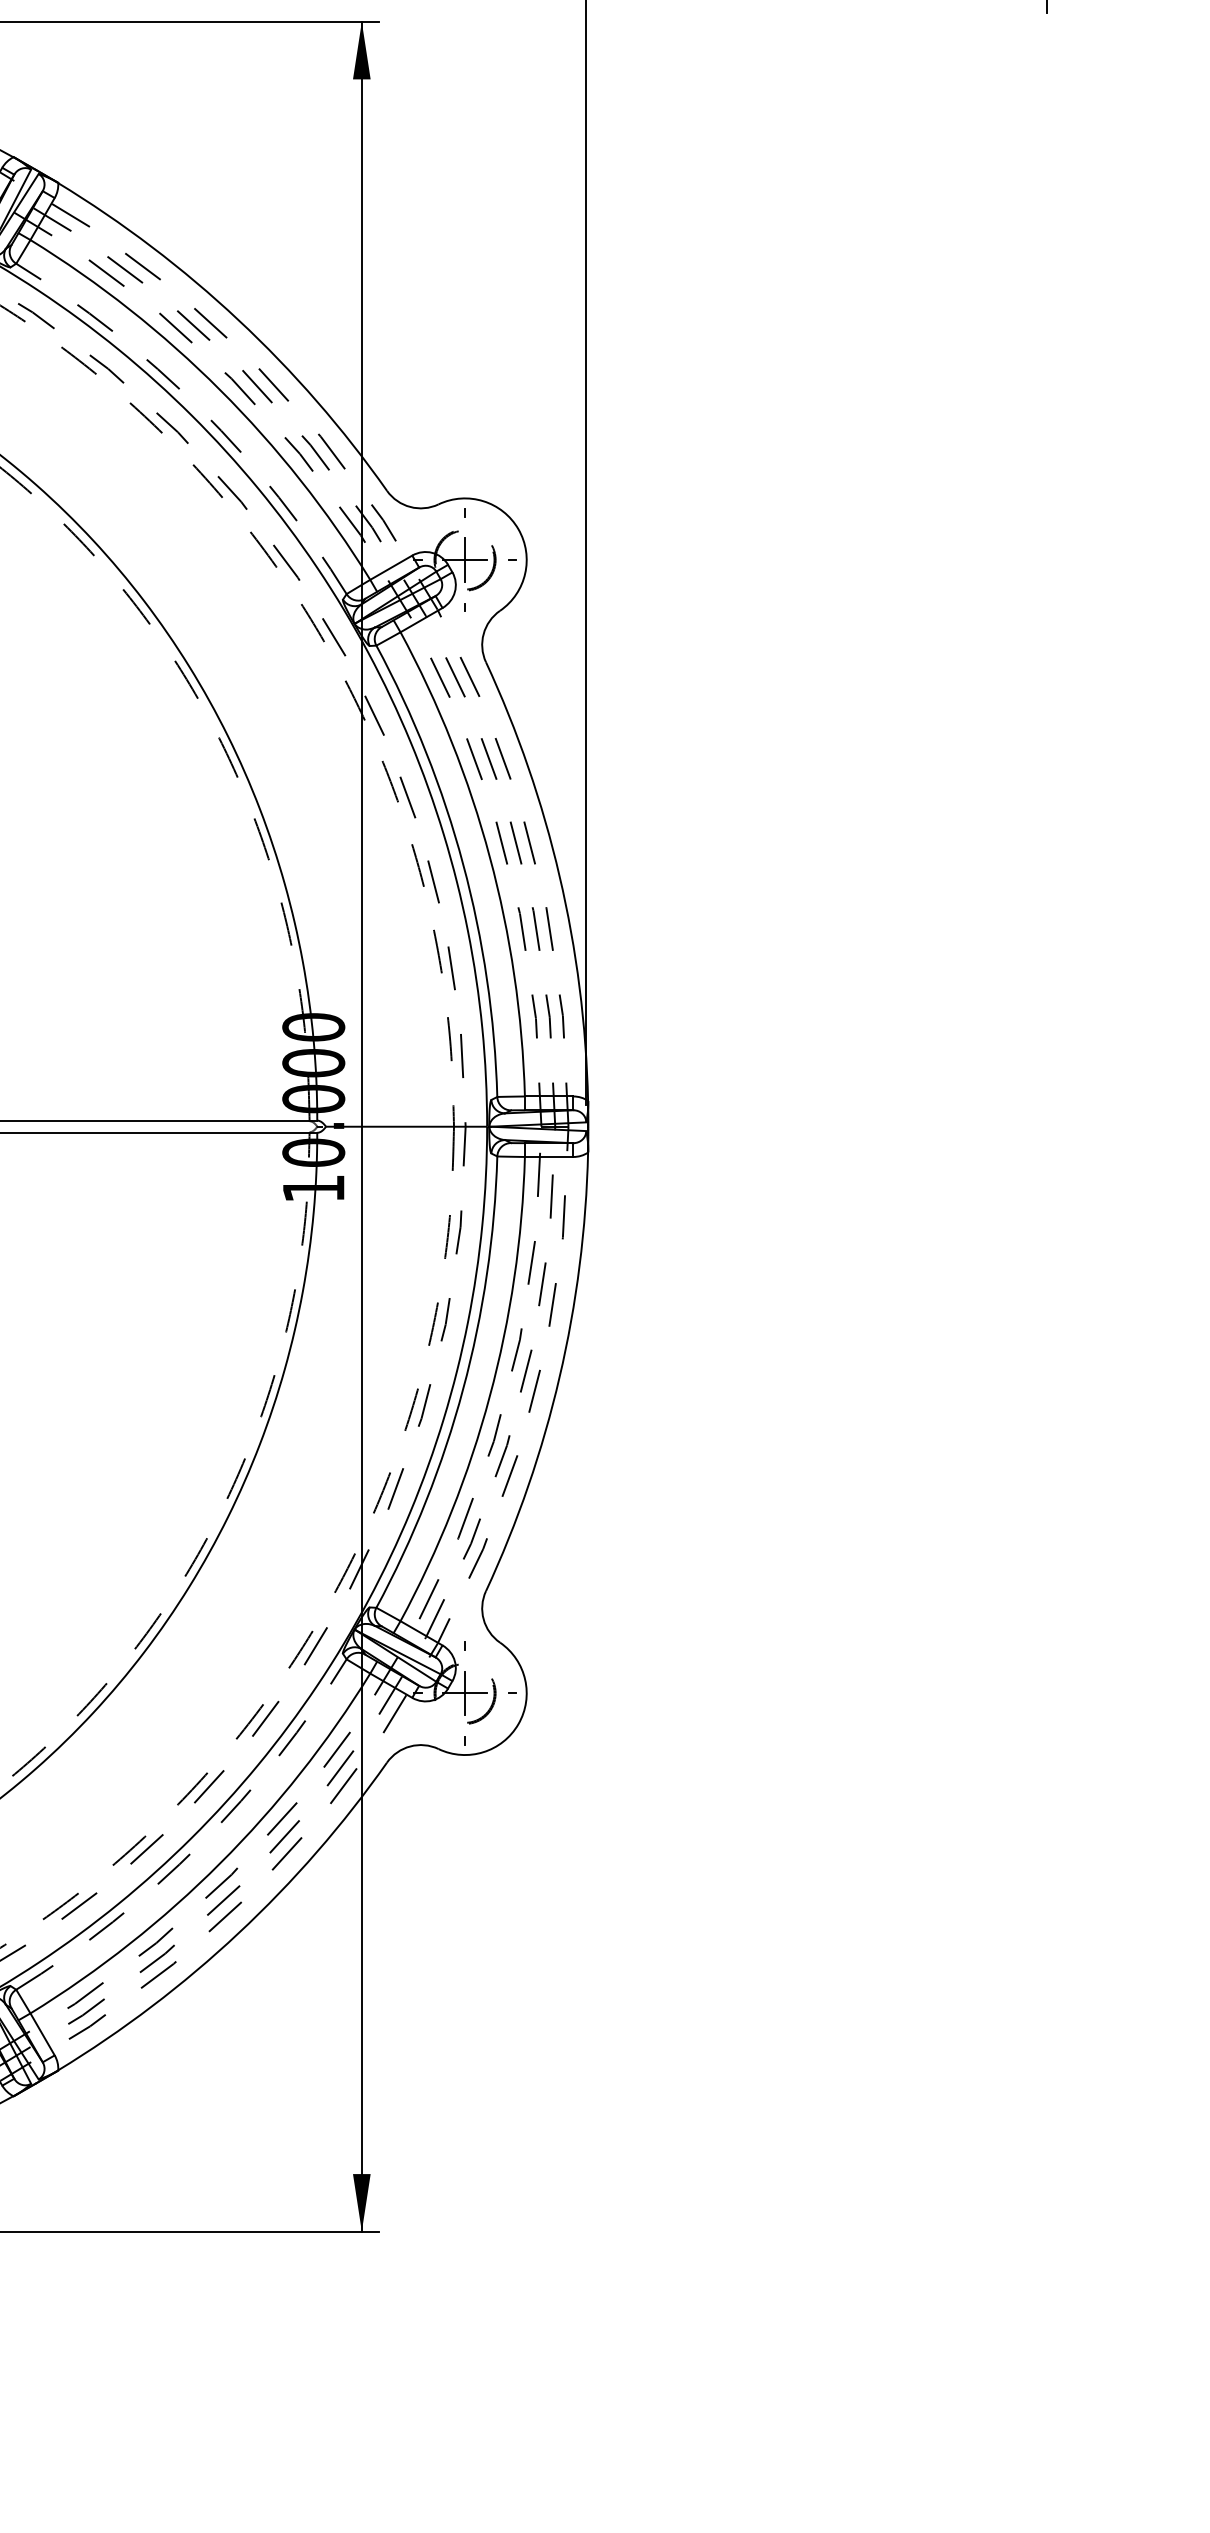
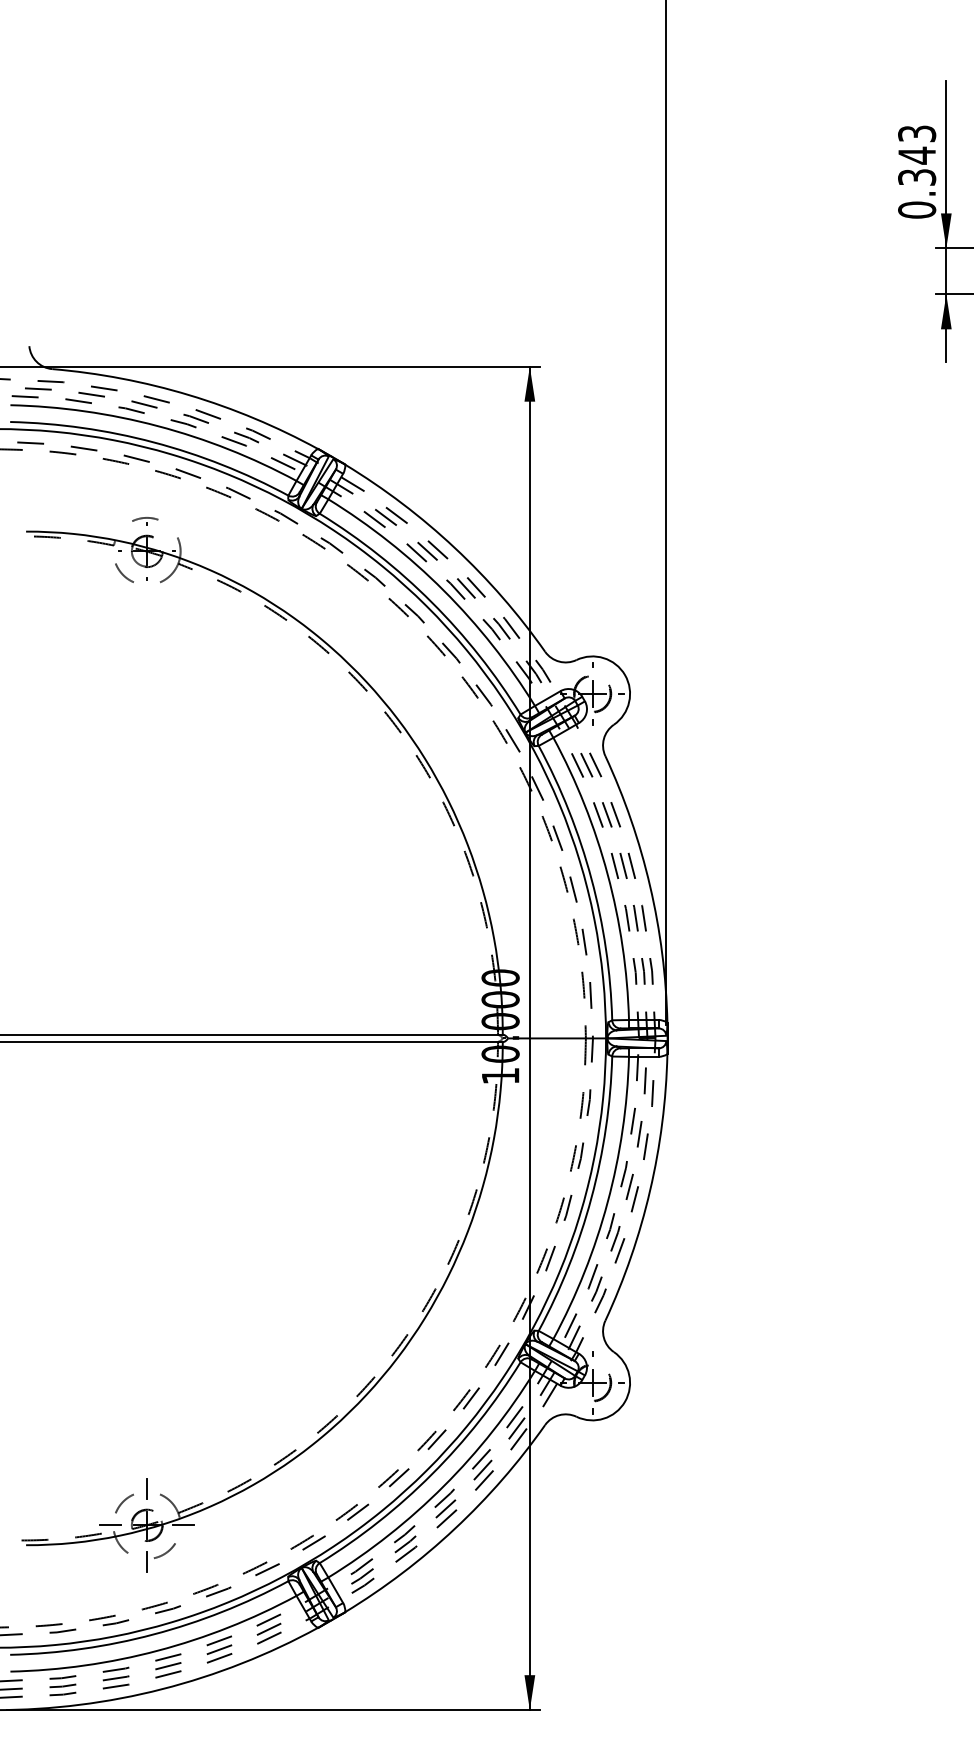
arc: (200, 409) -> (431, 602), dashed -> solid
arc: (200, 1843) -> (431, 1474), dashed -> solid

